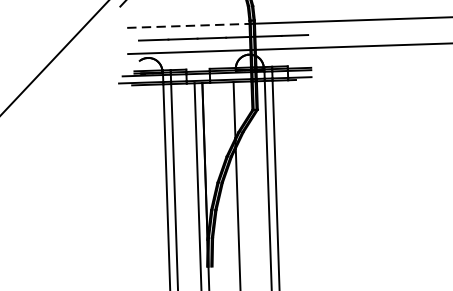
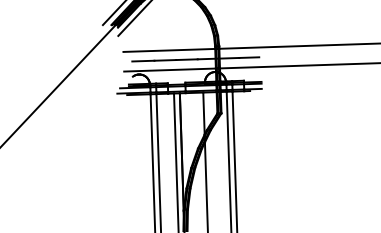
line: (188, 25) -> (169, 50), dashed -> solid

